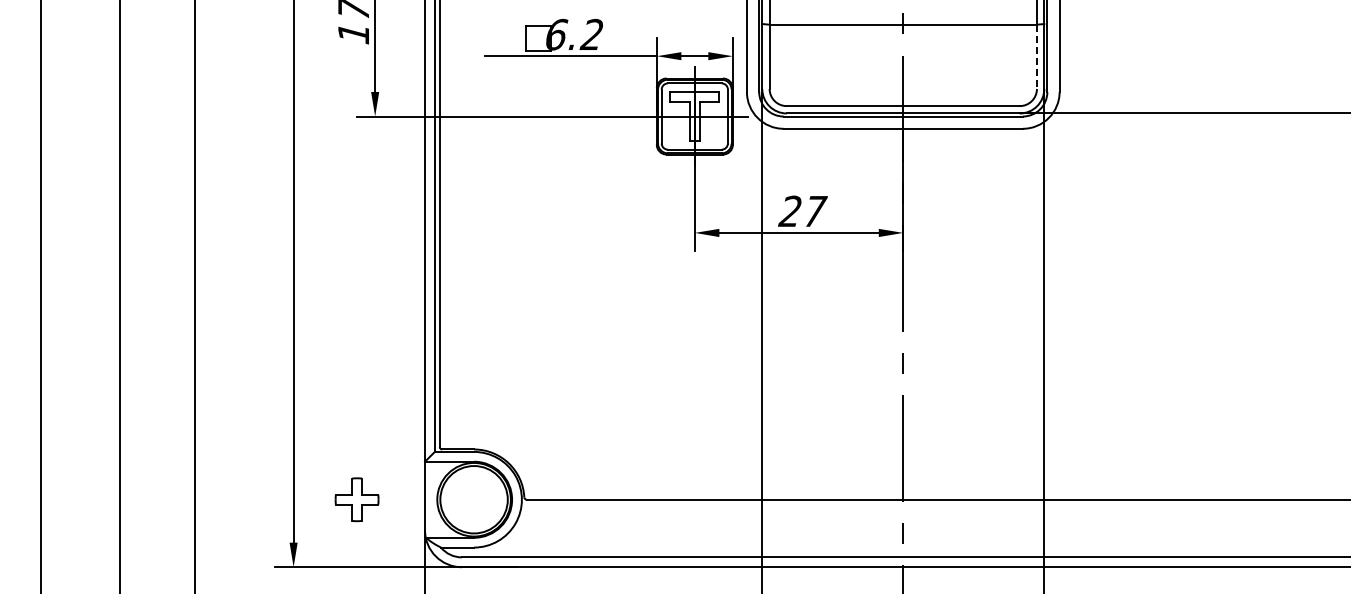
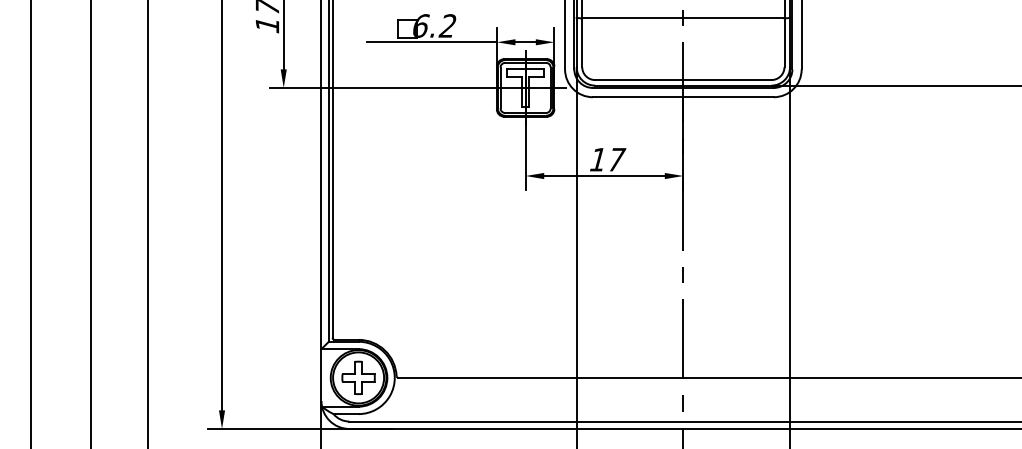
line: (1036, 57) -> (784, 43), dashed -> solid
text: (789, 210) -> (597, 159), 27 -> 17
part: (356, 499) -> (358, 377), moved

